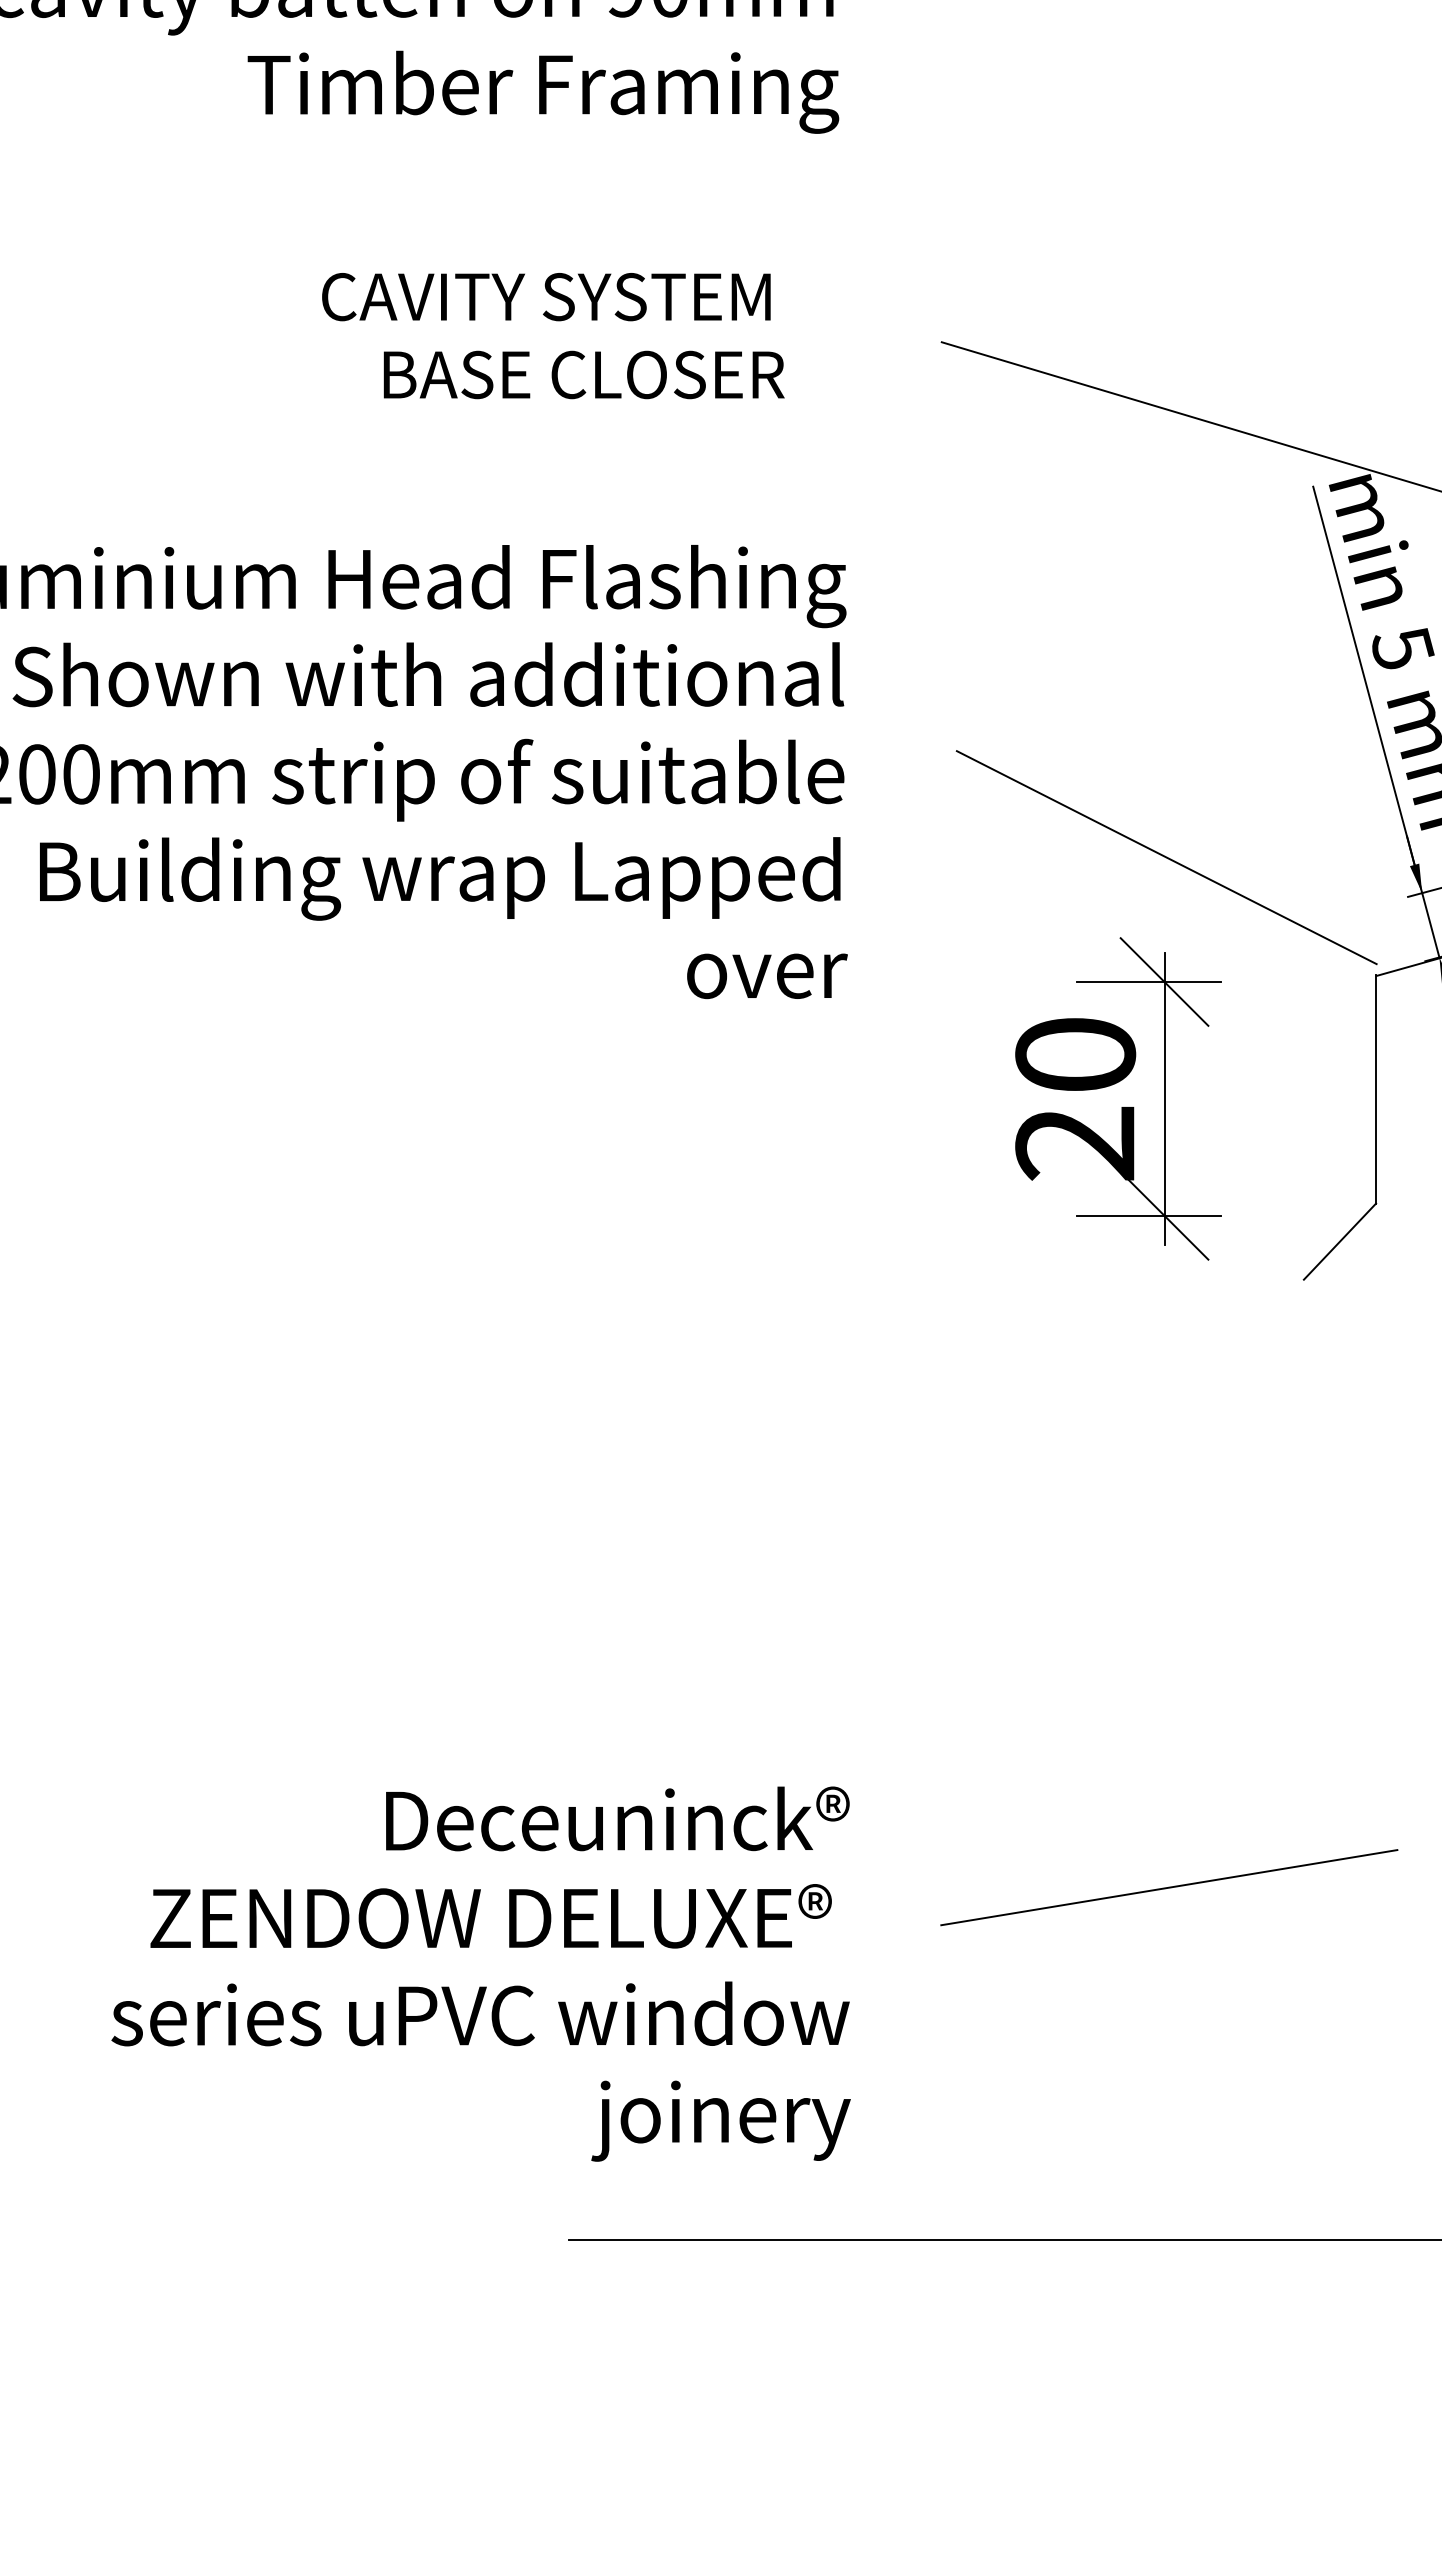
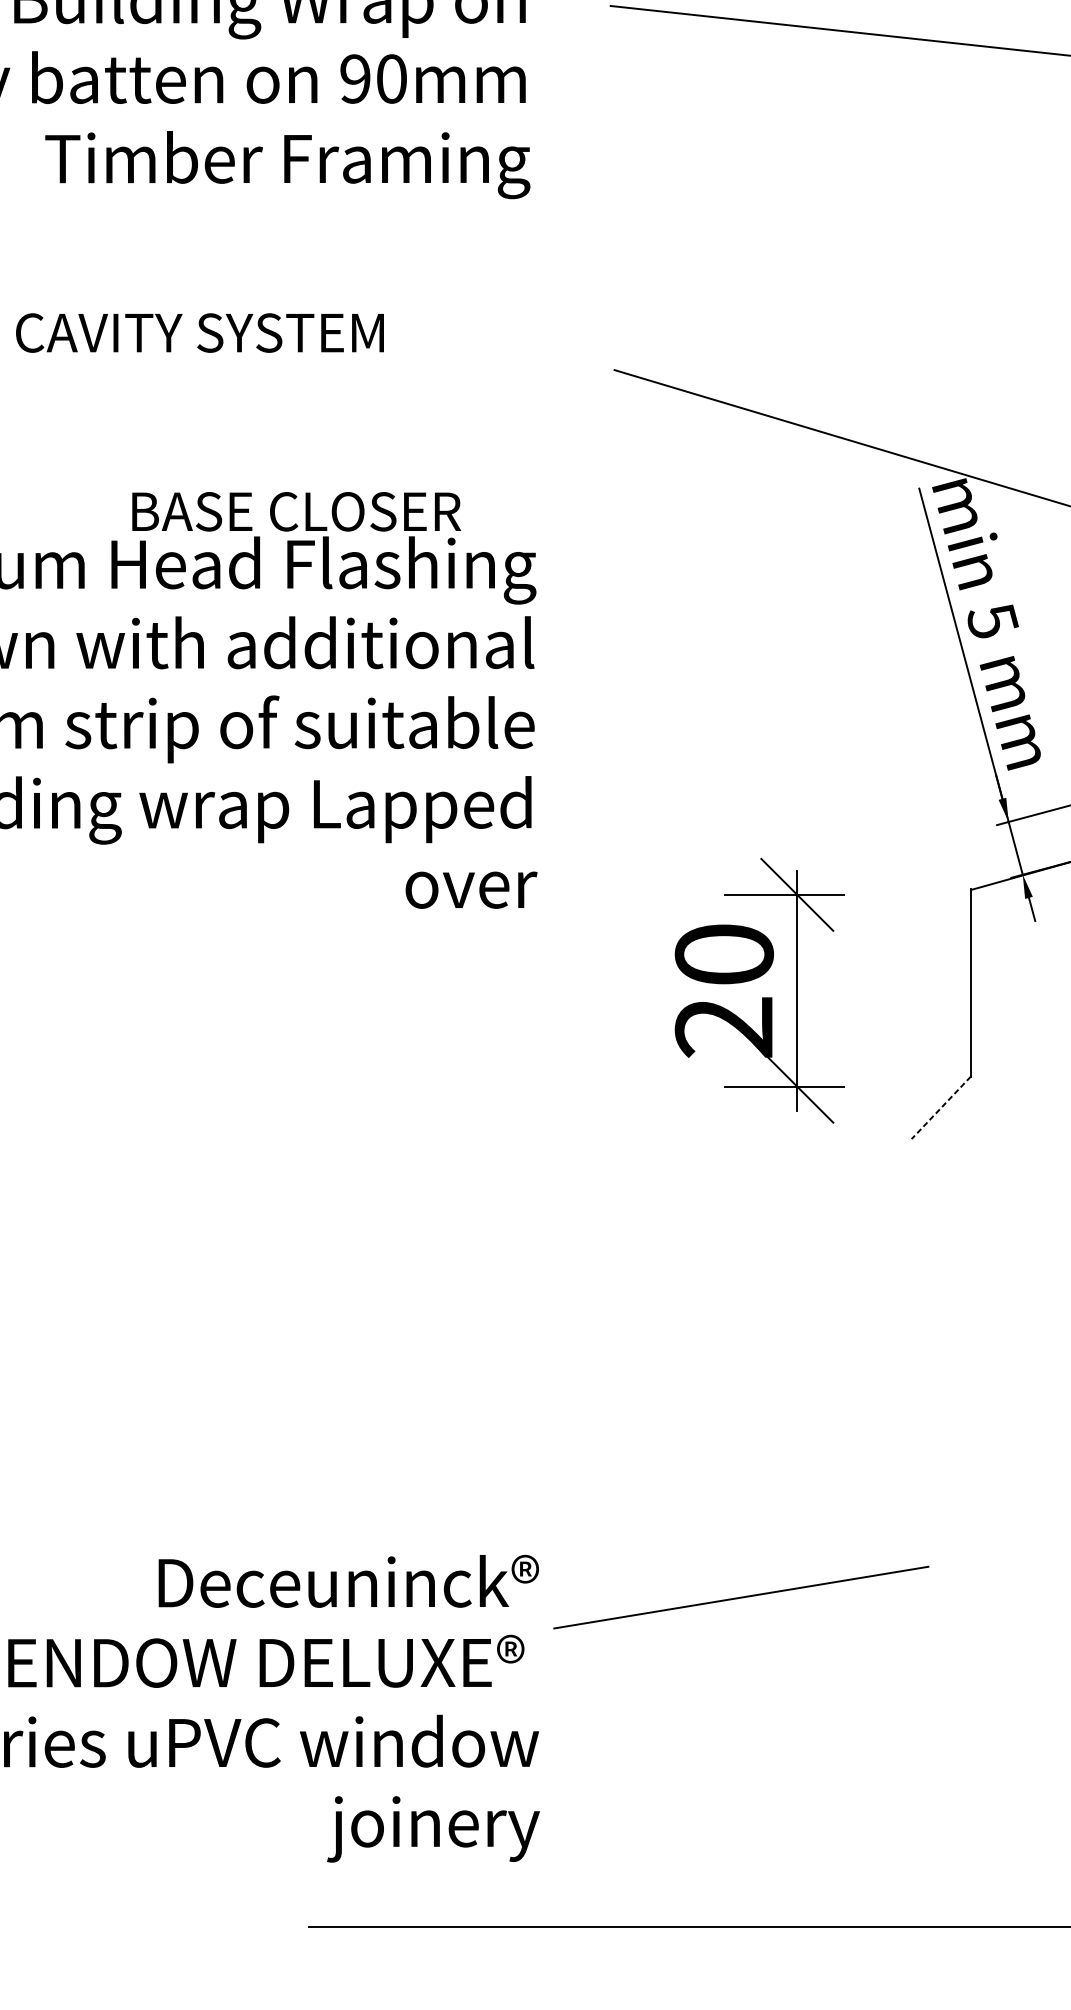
text: (546, 297) -> (200, 333), moved
text: (583, 374) -> (296, 511), moved
line: (1166, 857) -> (798, 792), removed
line: (1339, 1242) -> (940, 1108), solid -> dashed
line: (1169, 1887) -> (741, 1597), moved

